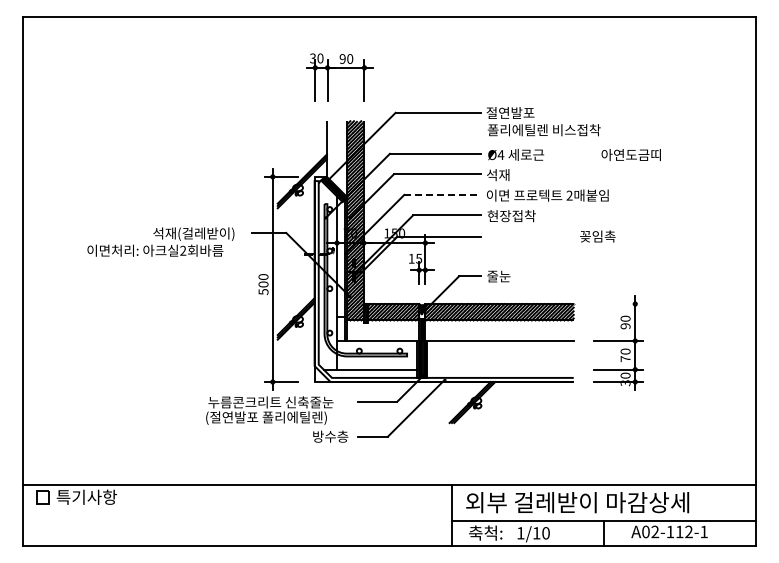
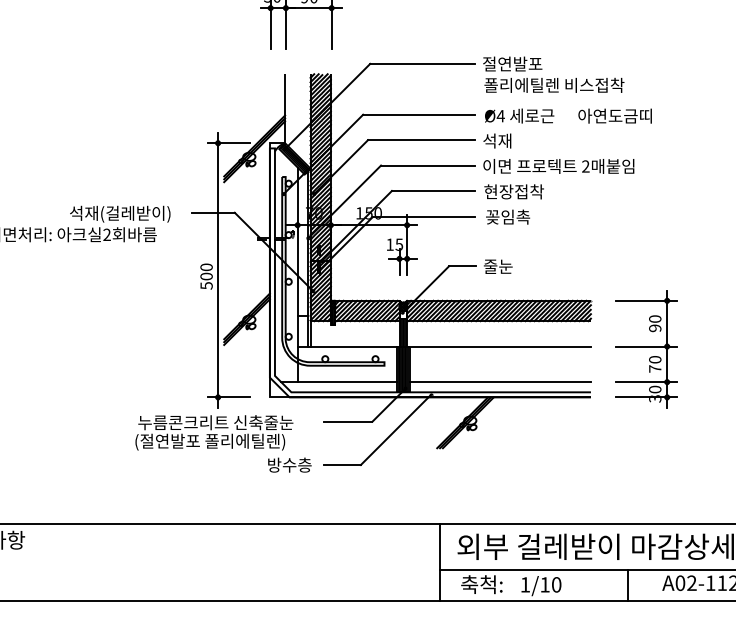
text: (630, 154) -> (614, 115), moved
line: (442, 194) -> (428, 165), dashed -> solid
text: (597, 236) -> (507, 217), moved
line: (618, 304) -> (646, 301), added
line: (500, 369) -> (500, 381), added

